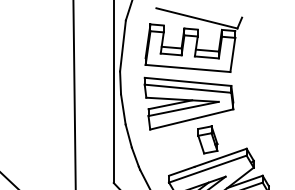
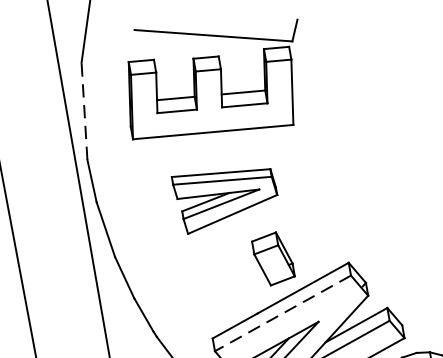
line: (122, 45) -> (83, 110), solid -> dashed
part: (188, 103) -> (225, 197), size x0.6
line: (207, 169) -> (282, 314), solid -> dashed

